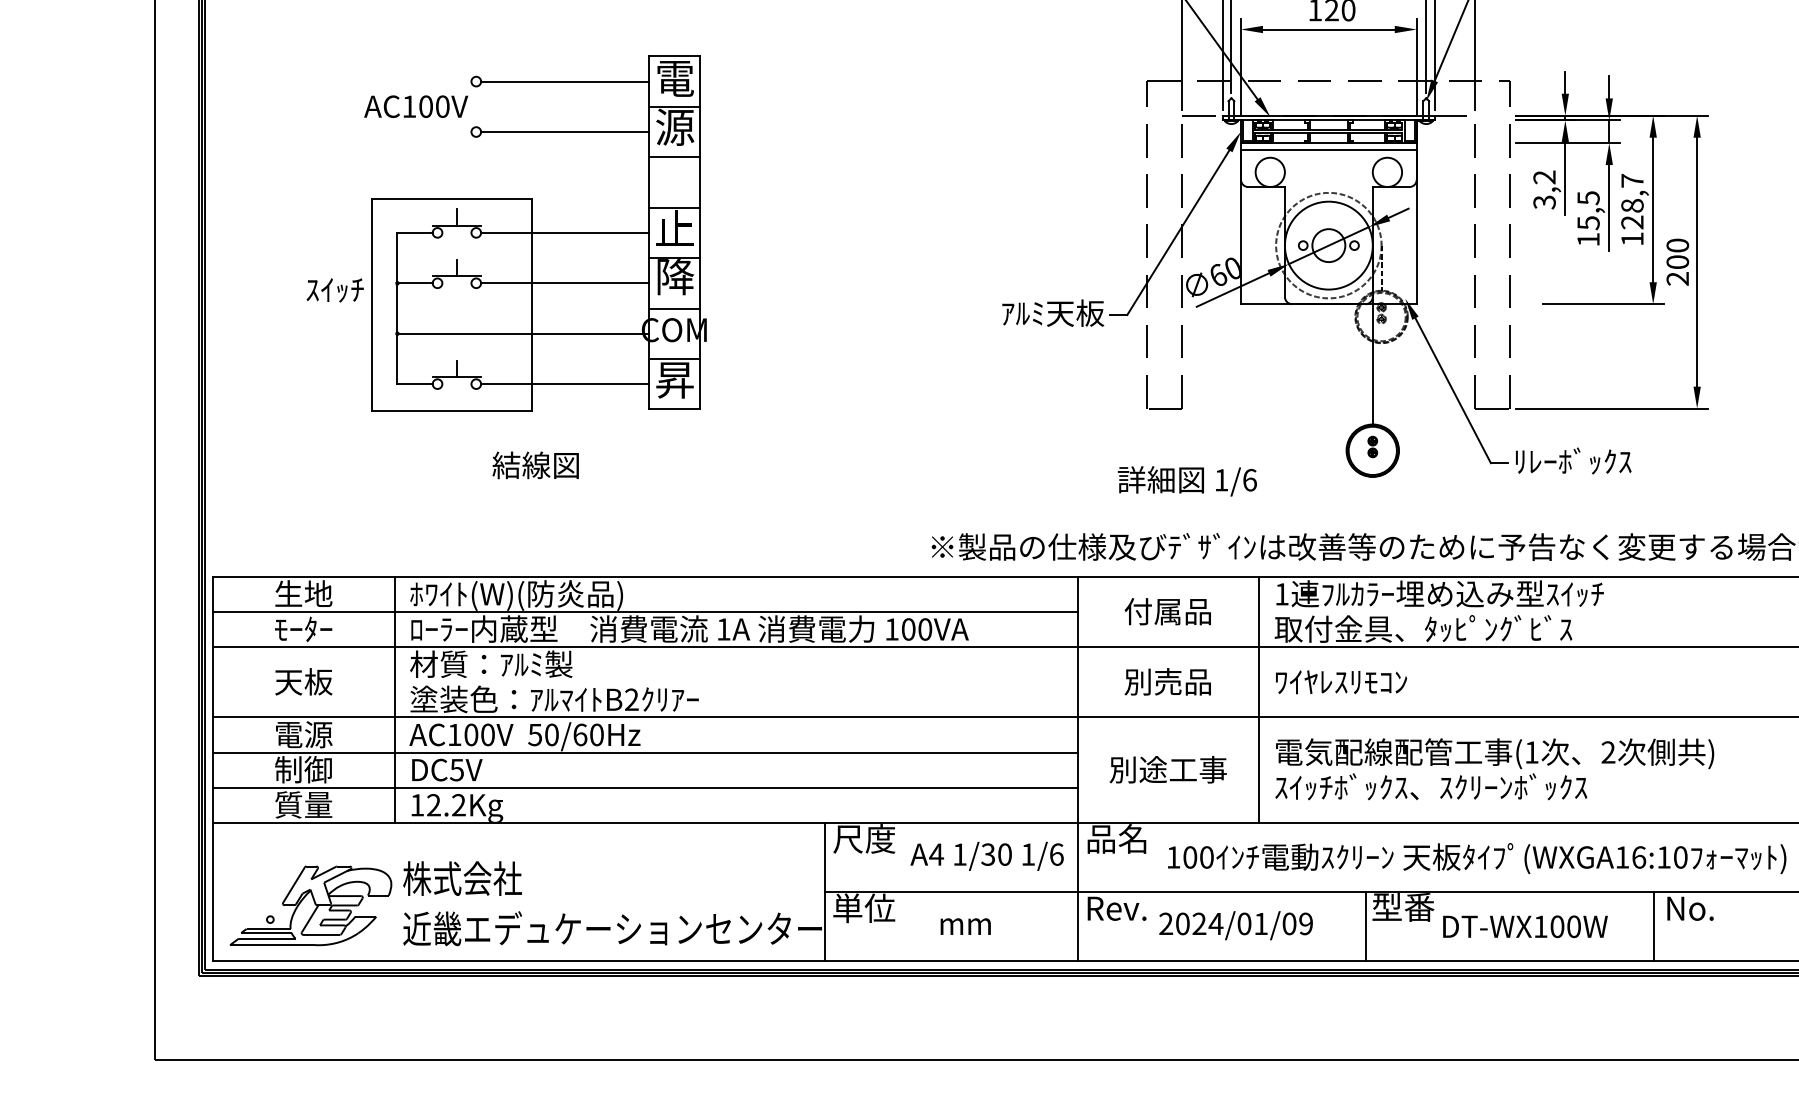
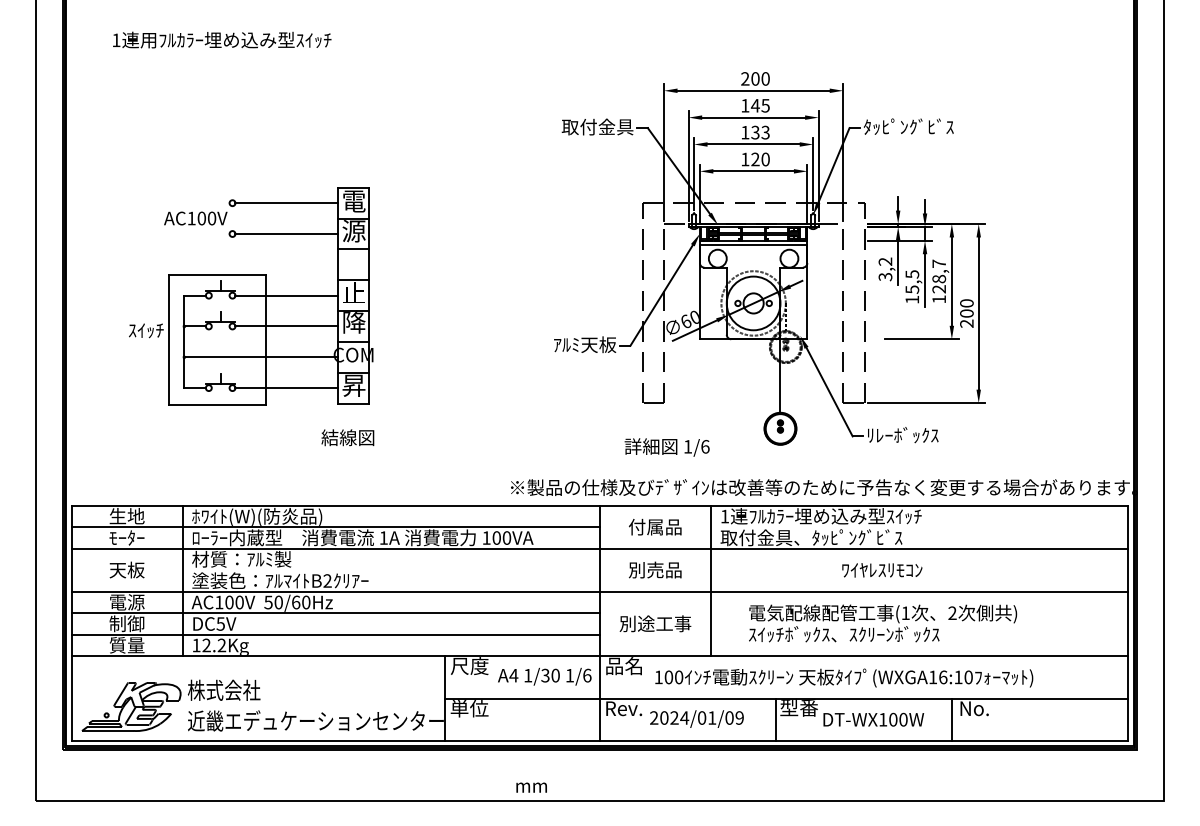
text: (535, 464) -> (347, 437), moved
text: (1341, 682) -> (882, 570), moved
text: (1495, 769) -> (883, 623), moved
text: (965, 926) -> (531, 787), moved

